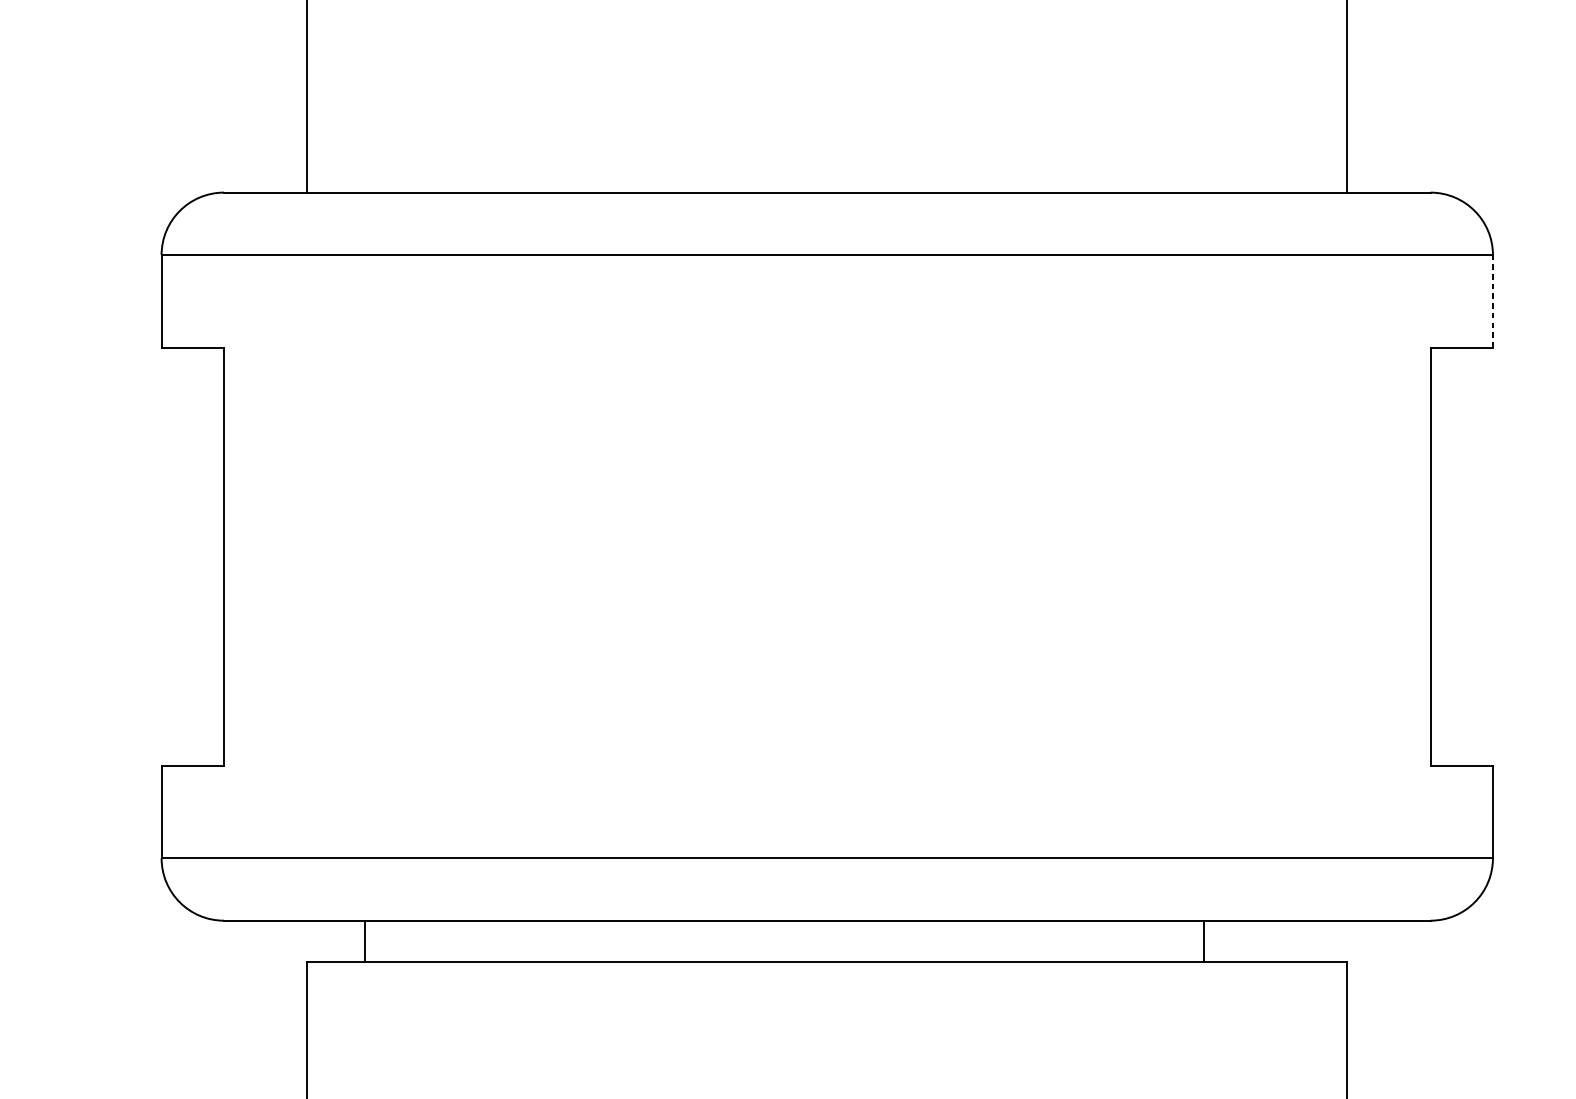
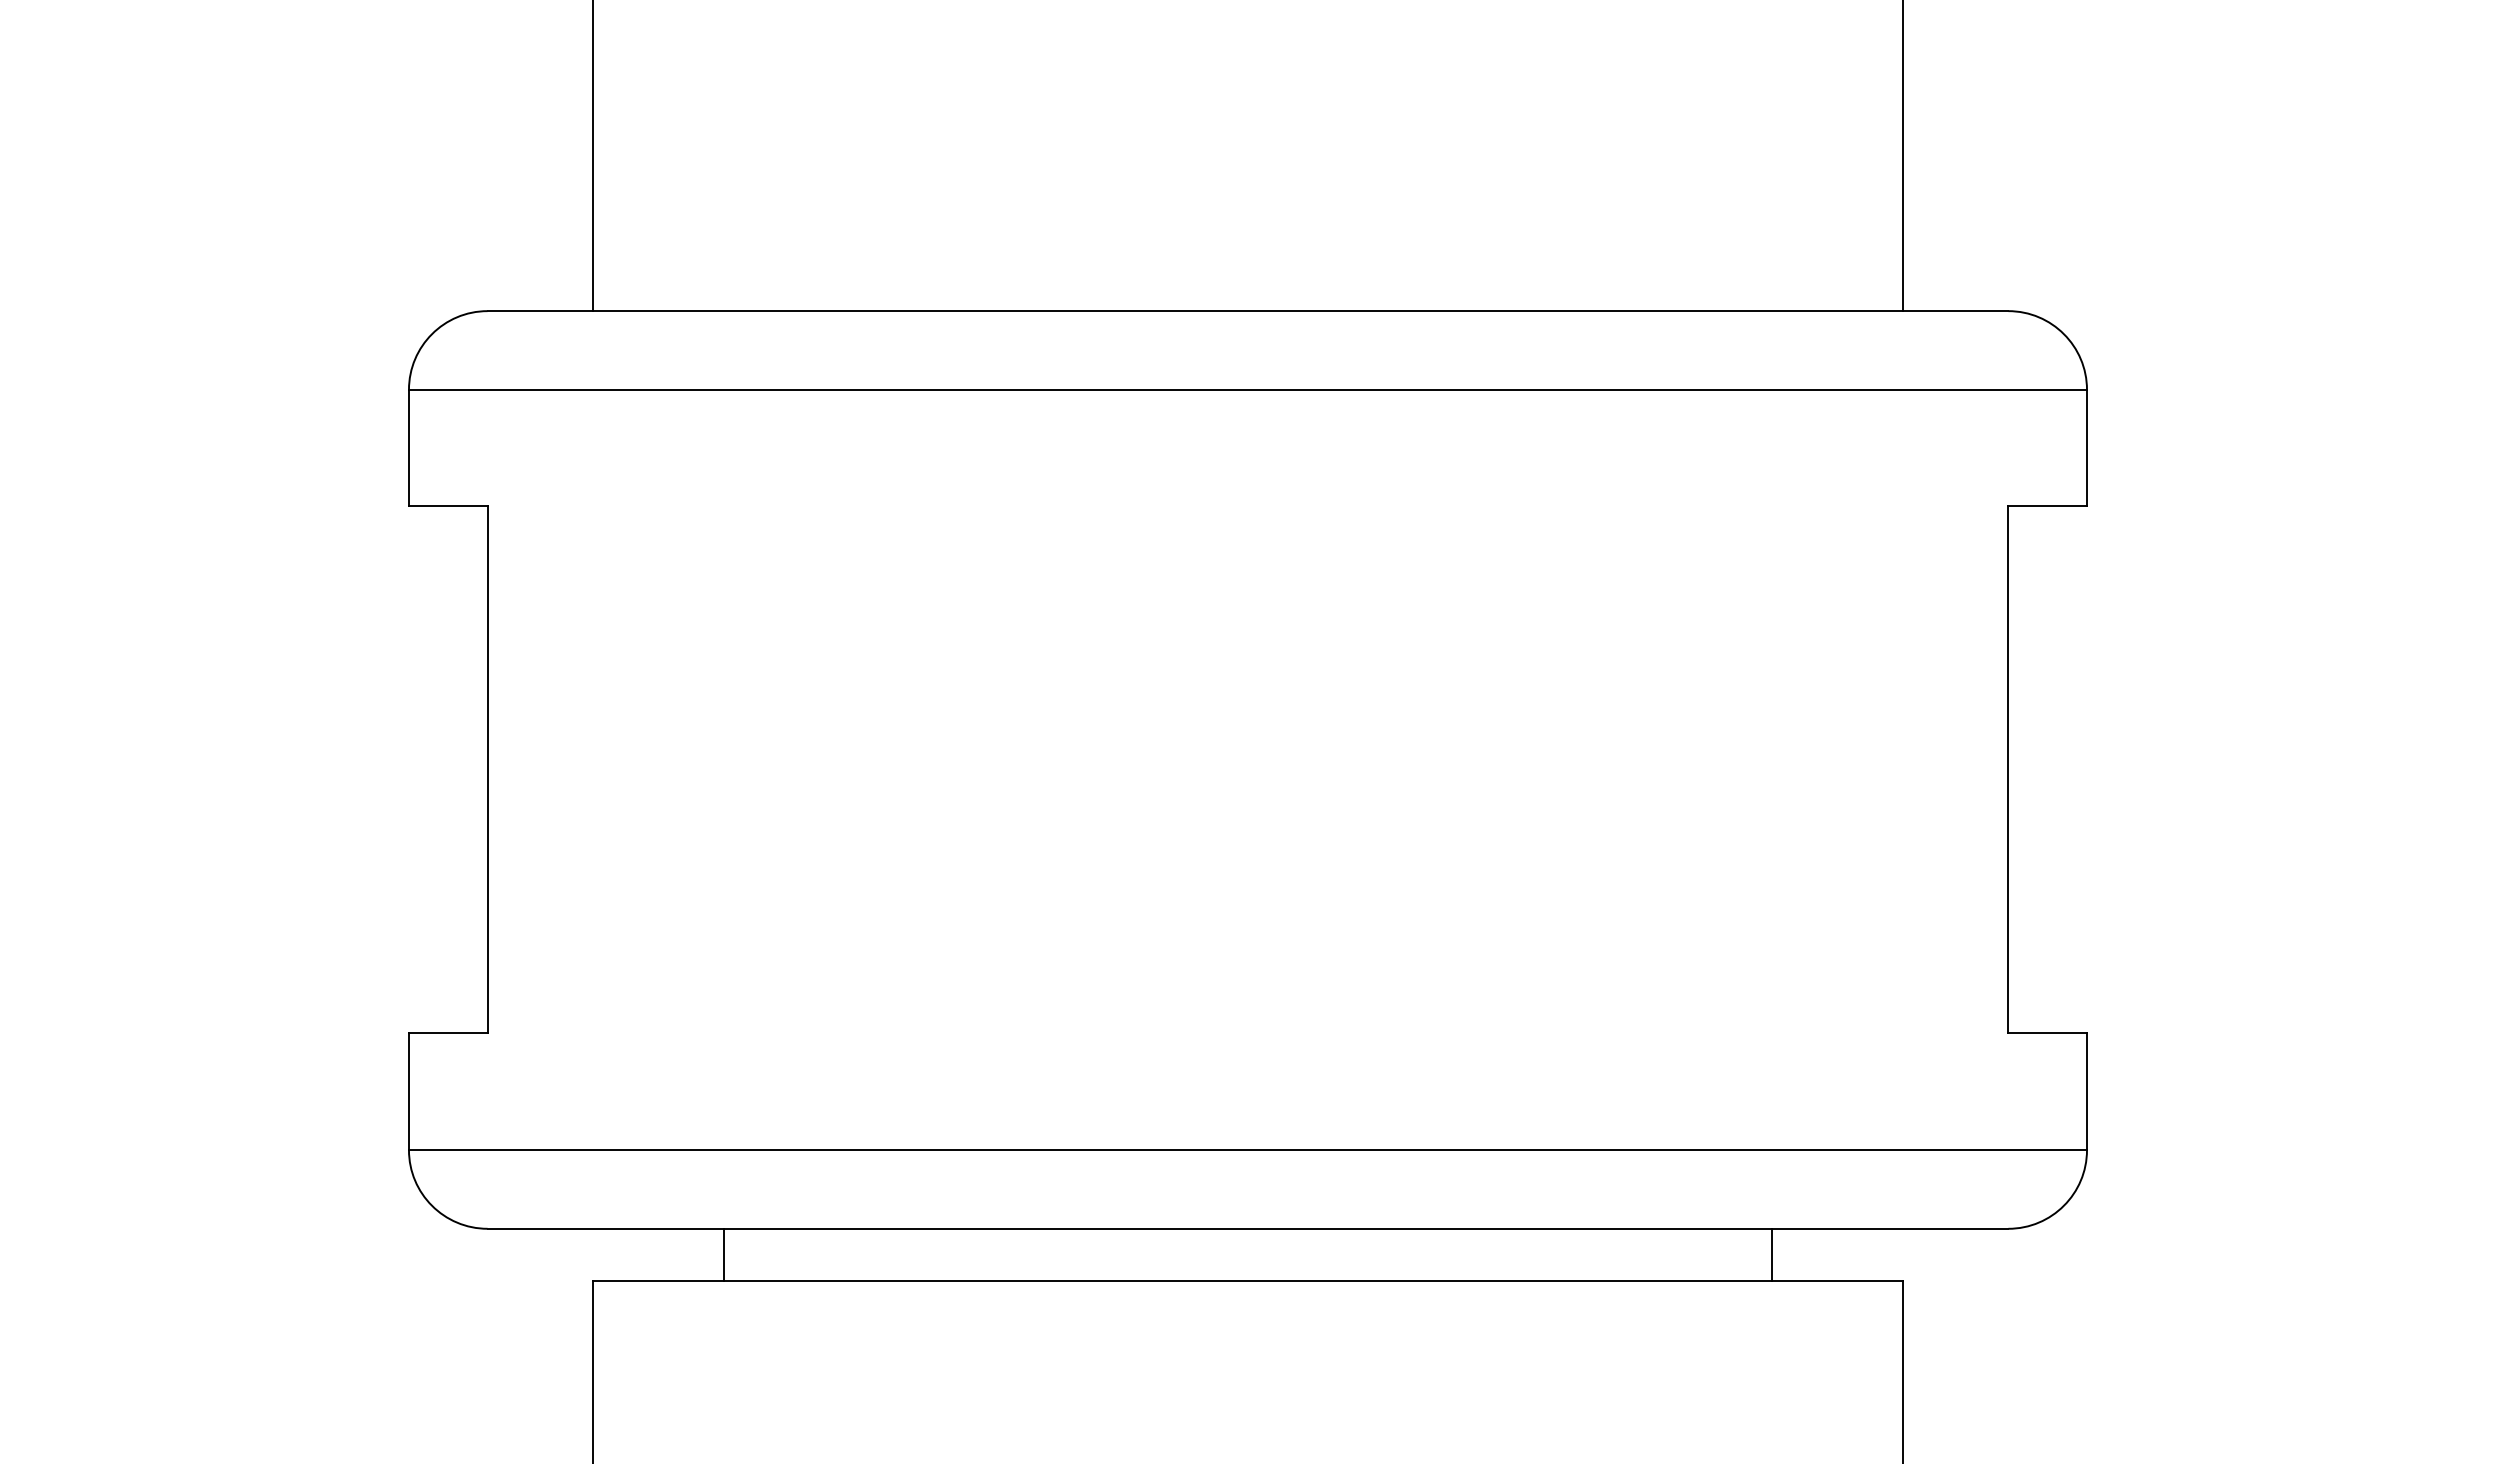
line: (1493, 300) -> (2087, 447), dashed -> solid
line: (365, 941) -> (723, 1254), moved
line: (1204, 941) -> (1772, 1254), moved

